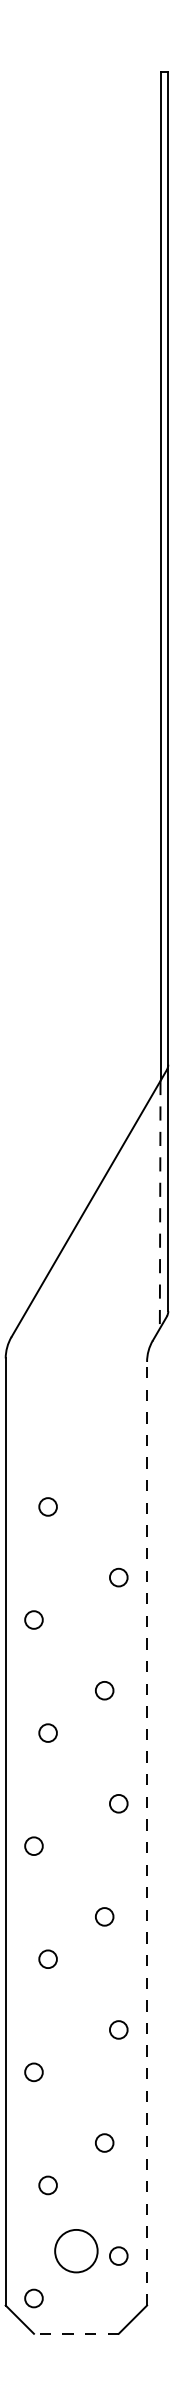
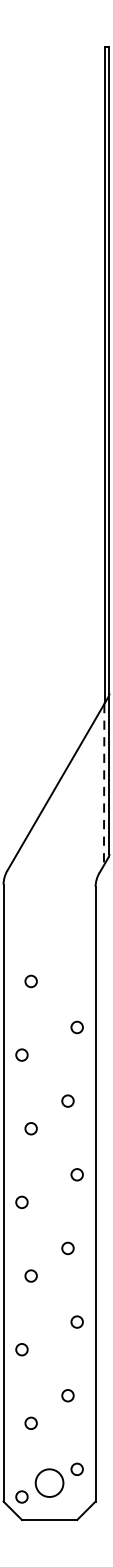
line: (146, 1832) -> (95, 1193), dashed -> solid
circle: (76, 2250) -> (49, 1482), moved
line: (76, 2333) -> (49, 1519), dashed -> solid

